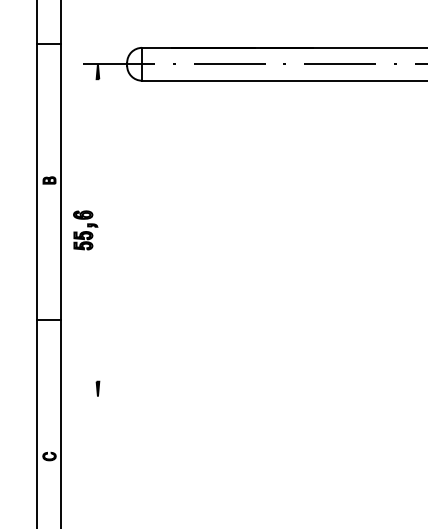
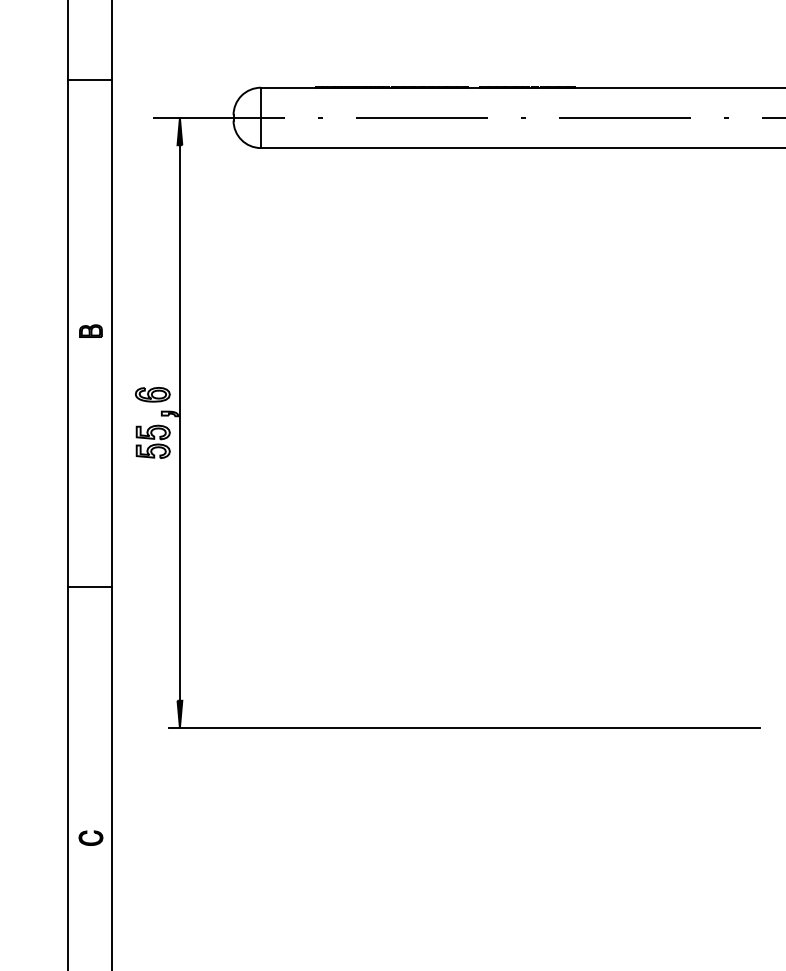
line: (97, 230) -> (179, 423), added
line: (252, 396) -> (463, 727), added

